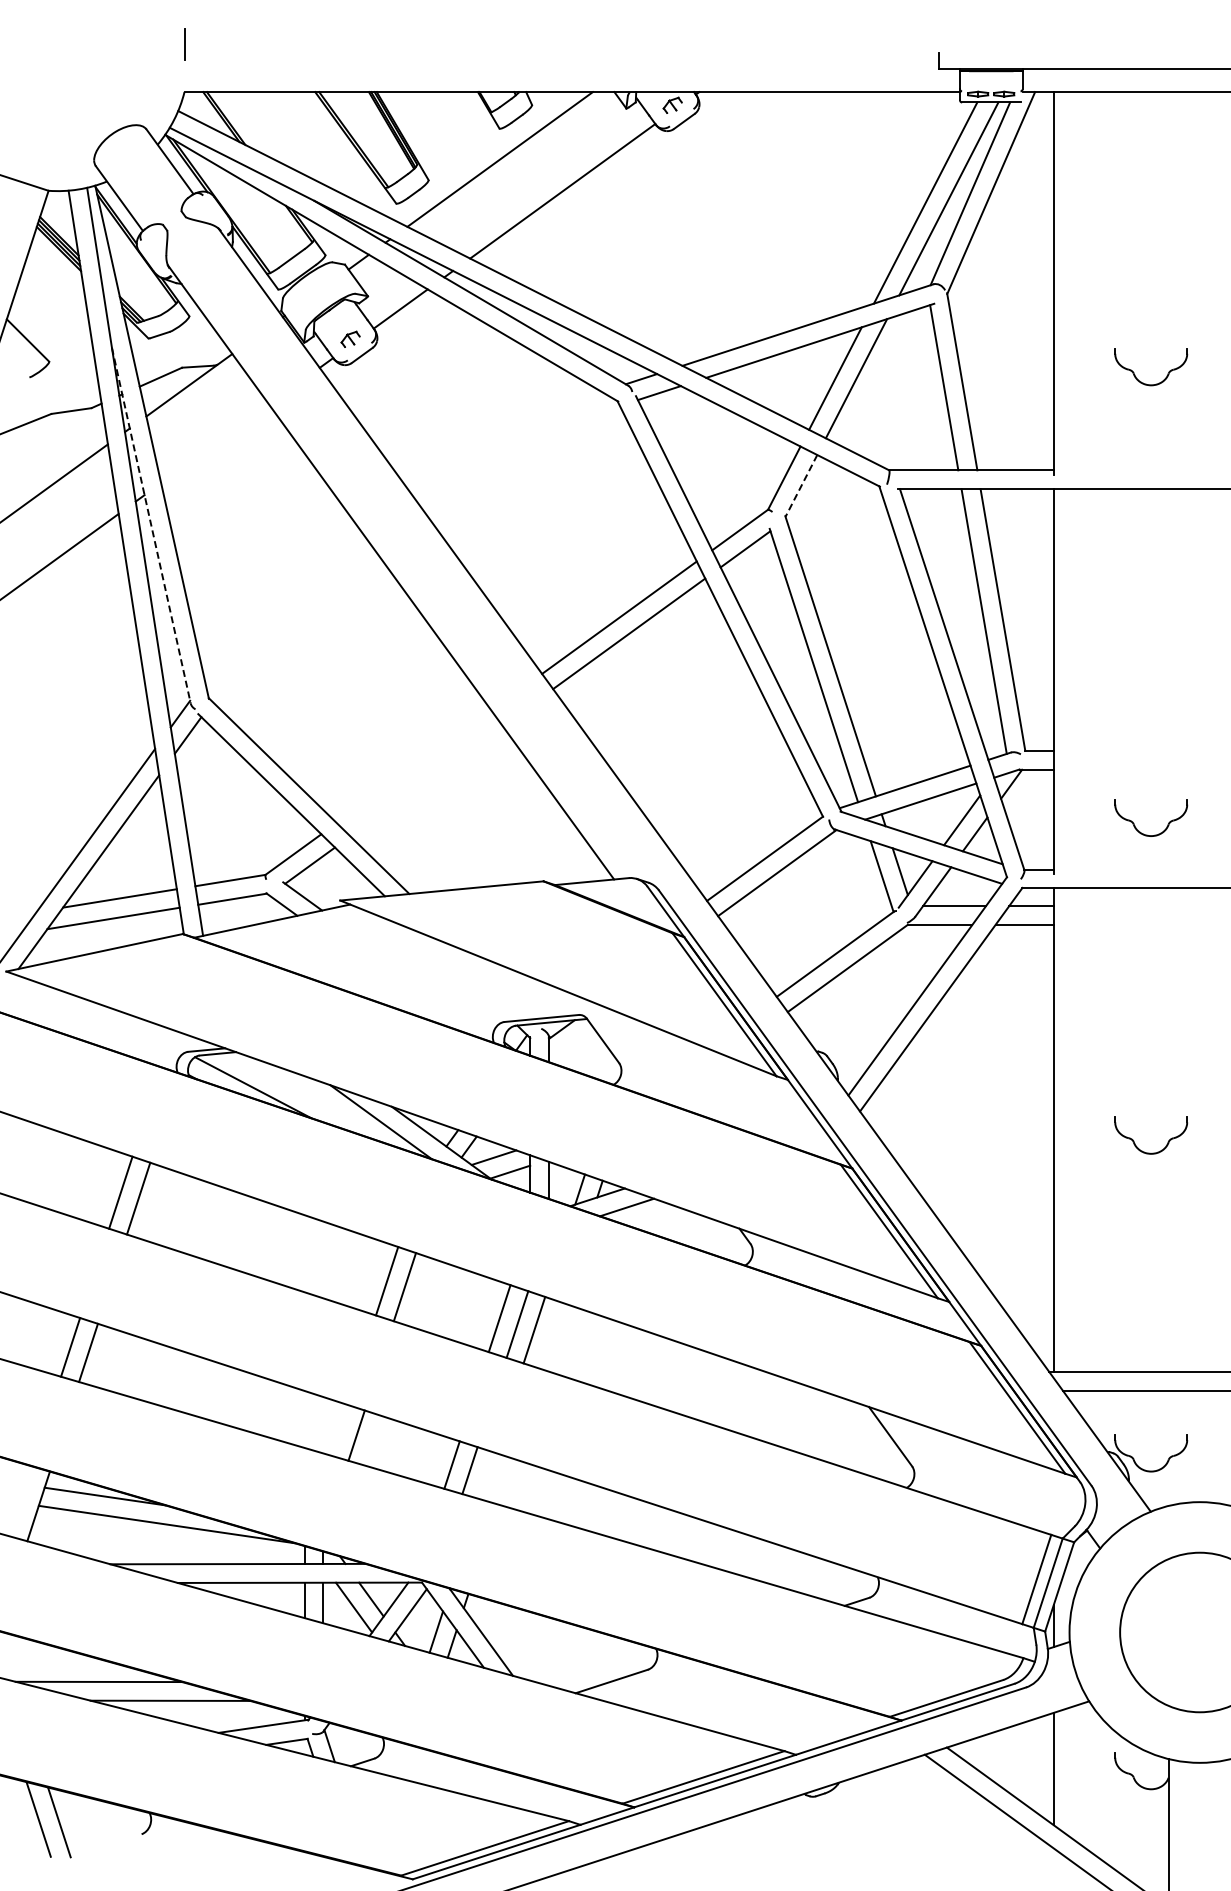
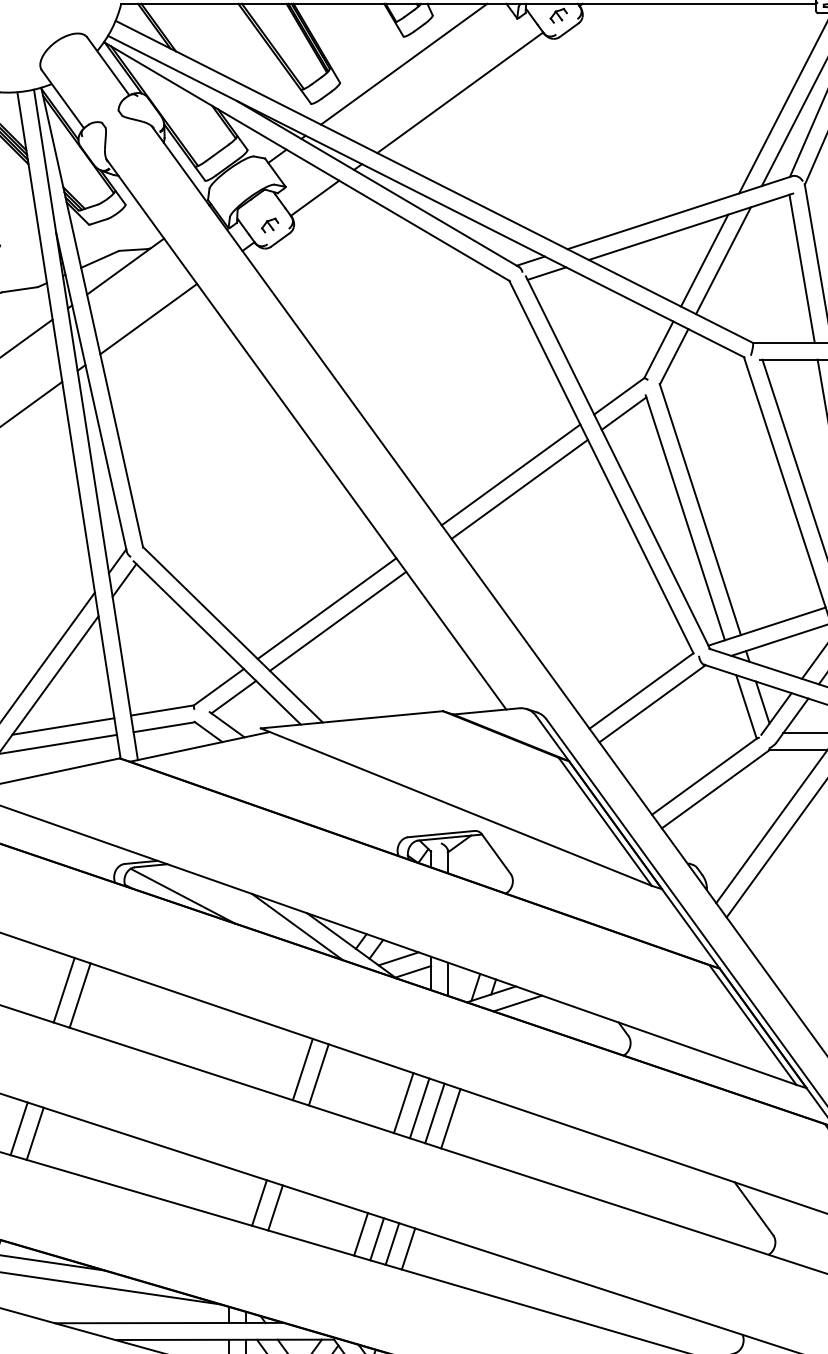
line: (215, 443) -> (149, 318), added
line: (801, 485) -> (674, 356), dashed -> solid
line: (151, 526) -> (91, 393), dashed -> solid
line: (413, 766) -> (326, 608), added
line: (426, 780) -> (338, 620), added
line: (552, 1336) -> (451, 1119), added
line: (338, 1429) -> (259, 1202), added
line: (486, 1475) -> (391, 1243), added
line: (504, 1481) -> (408, 1249), added

